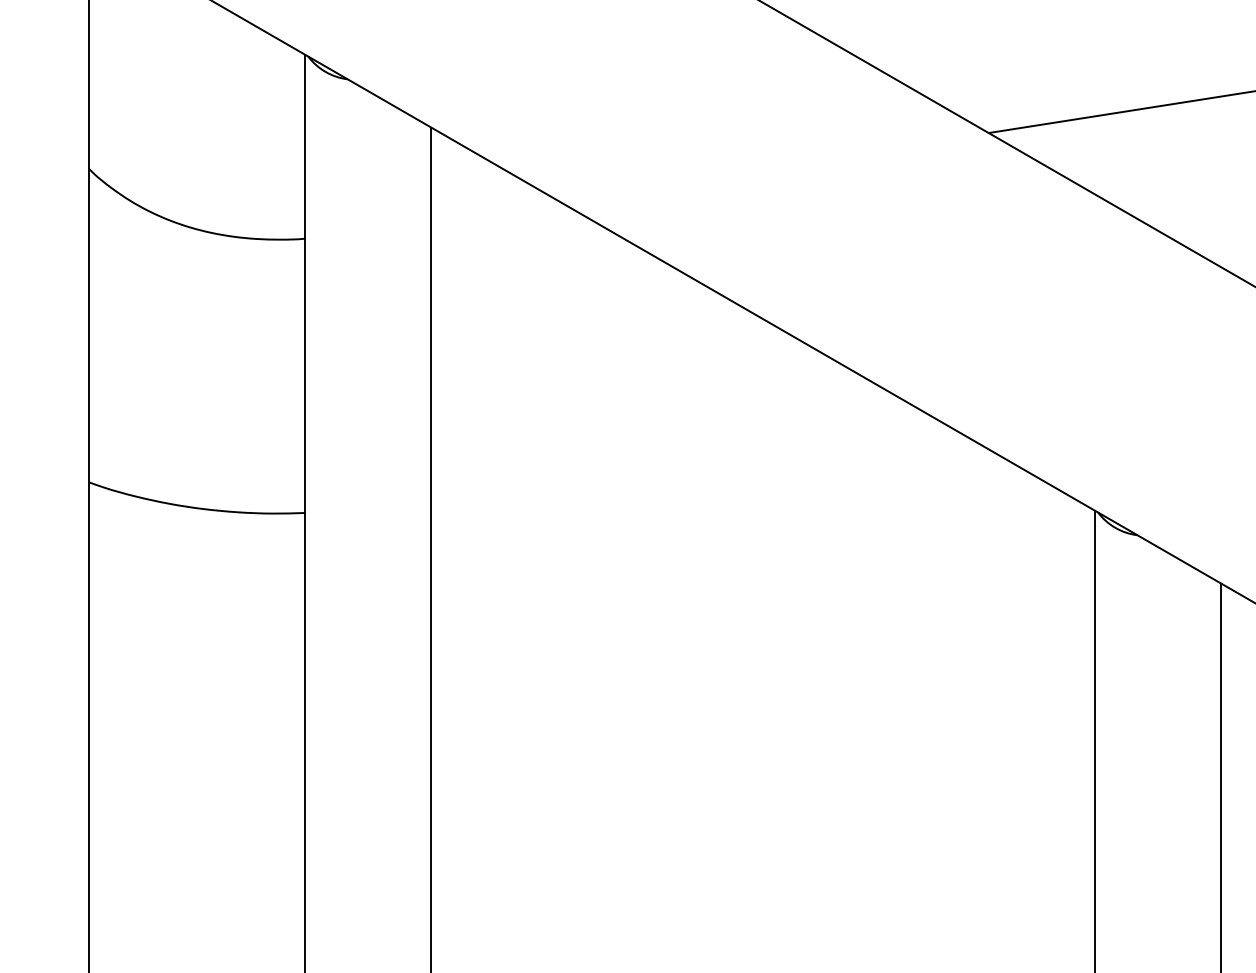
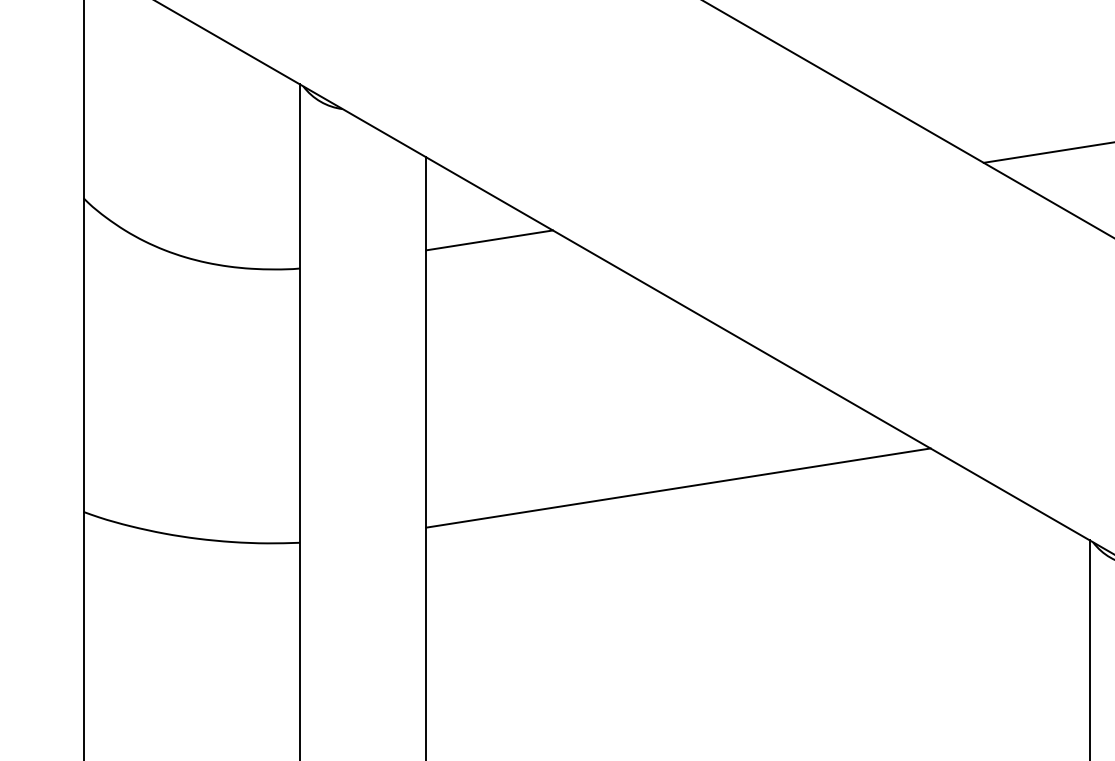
line: (494, 210) -> (489, 240), added
line: (683, 457) -> (678, 487), added

